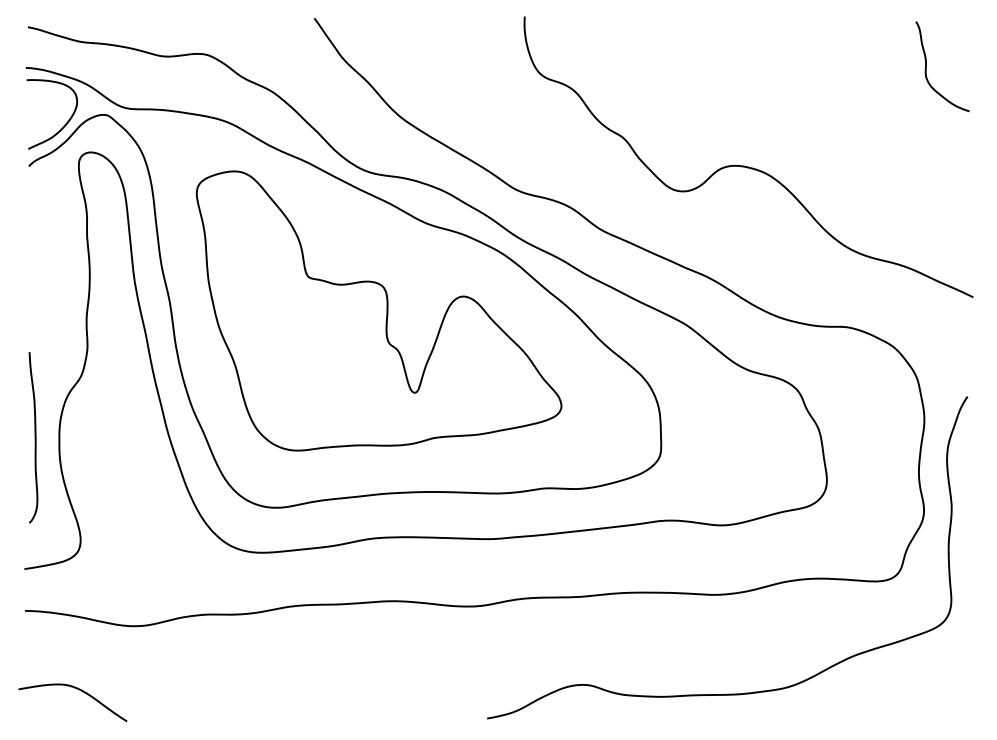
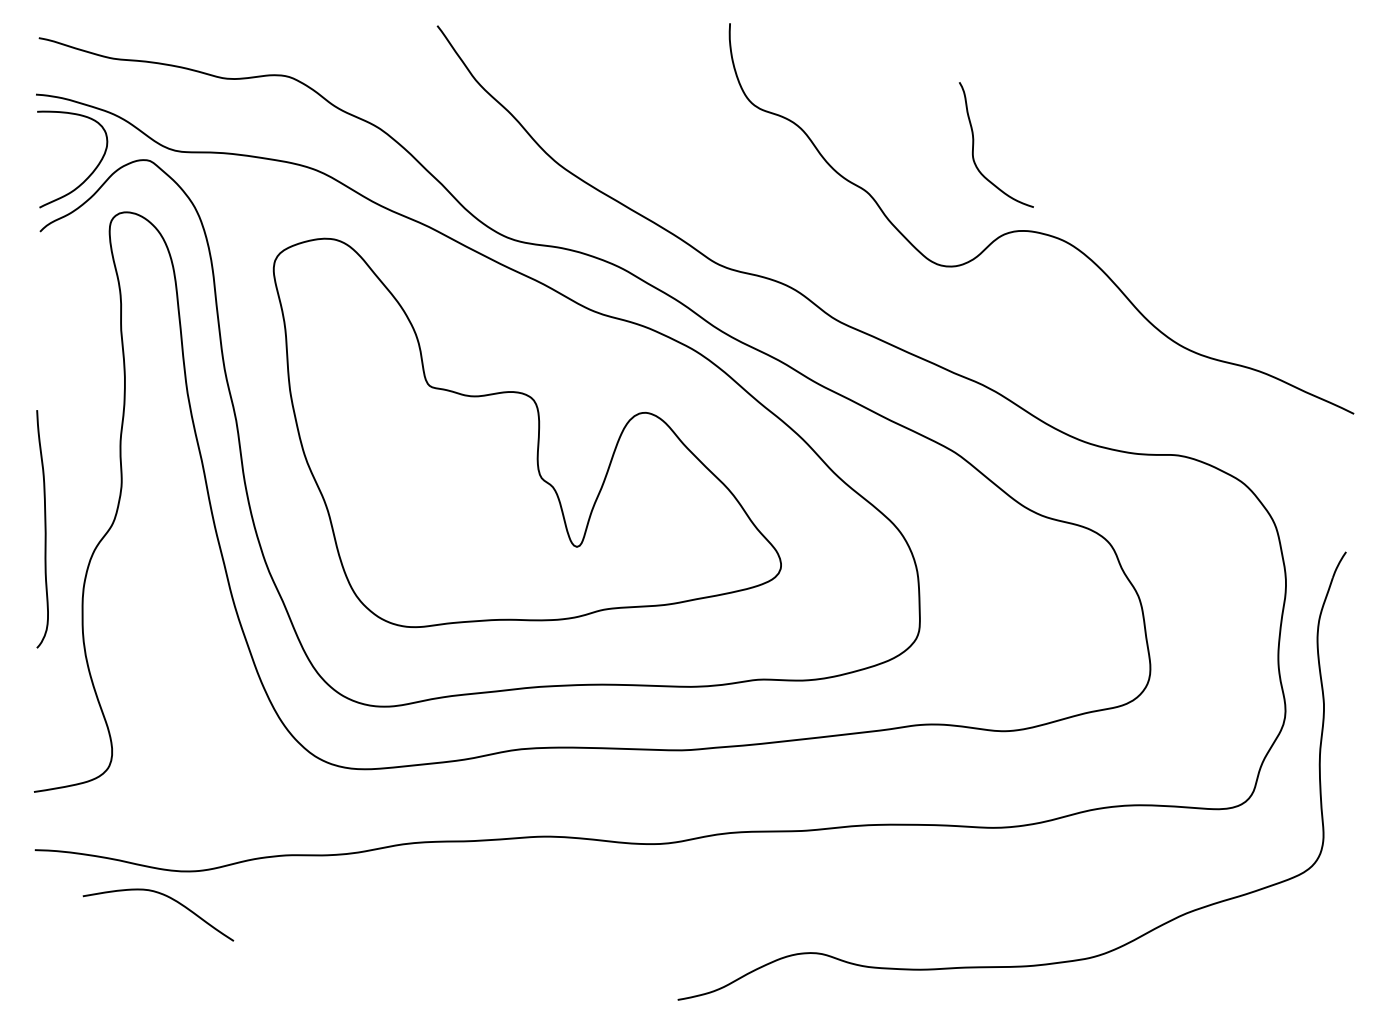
curve: (926, 66) -> (974, 144), moved
curve: (34, 437) -> (44, 529), moved
curve: (79, 690) -> (167, 897), moved

